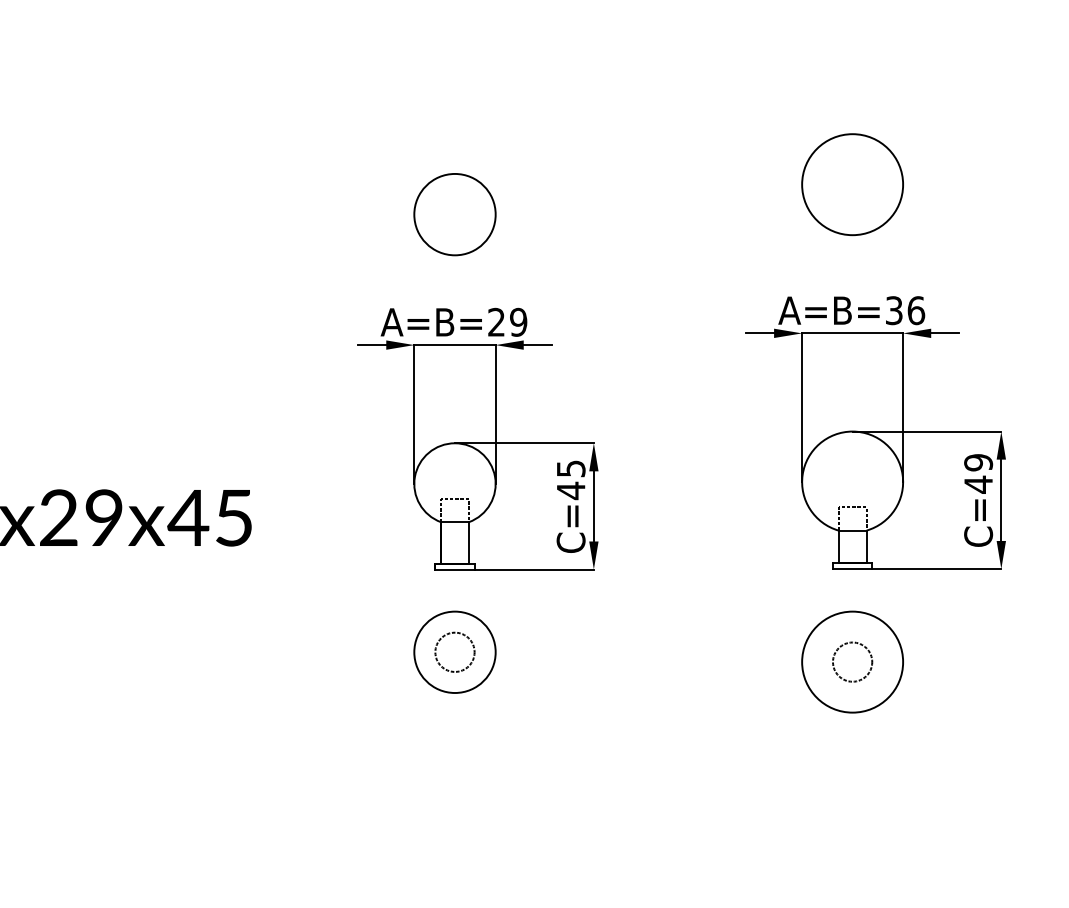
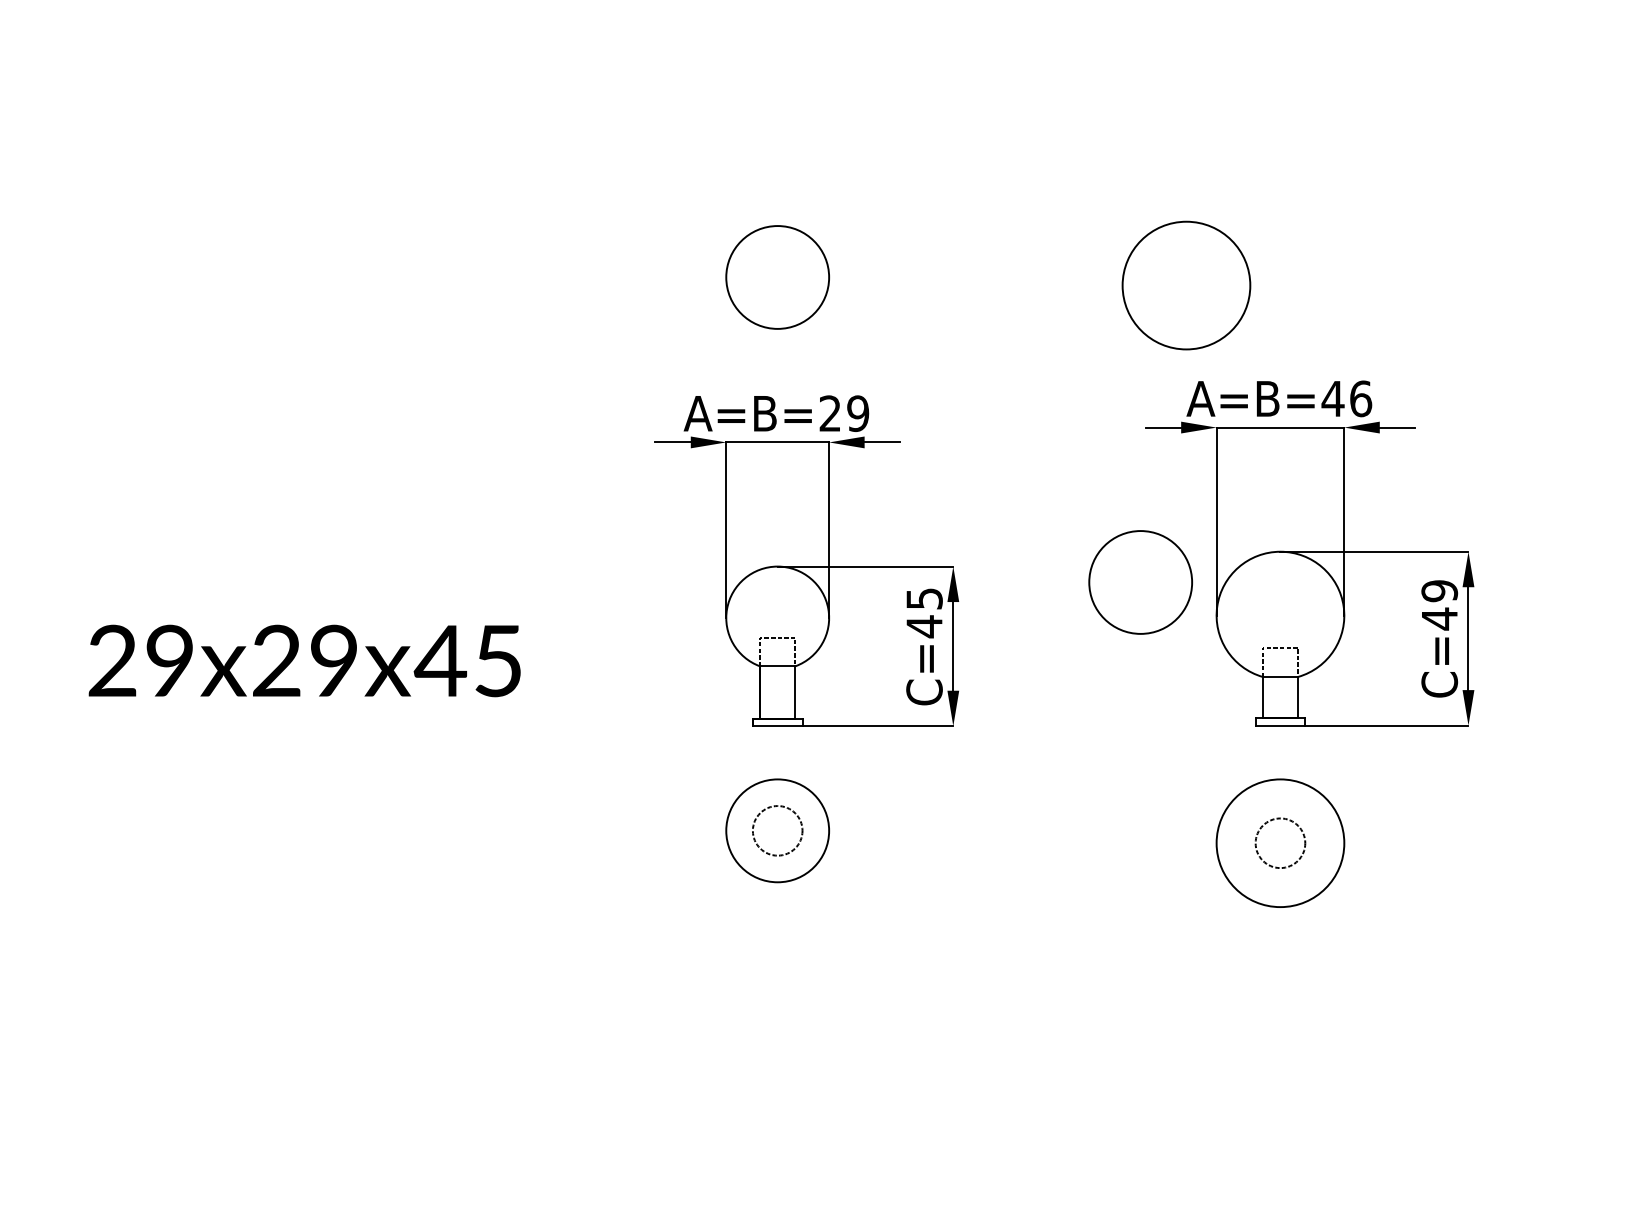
part: (852, 184) -> (1186, 285), moved
text: (893, 310) -> (1332, 398), A=B=36 -> A=B=46
part: (741, 455) -> (1140, 582), added

